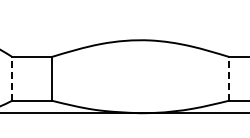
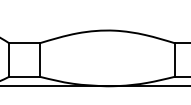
line: (12, 78) -> (9, 59), dashed -> solid
line: (229, 78) -> (175, 59), dashed -> solid

